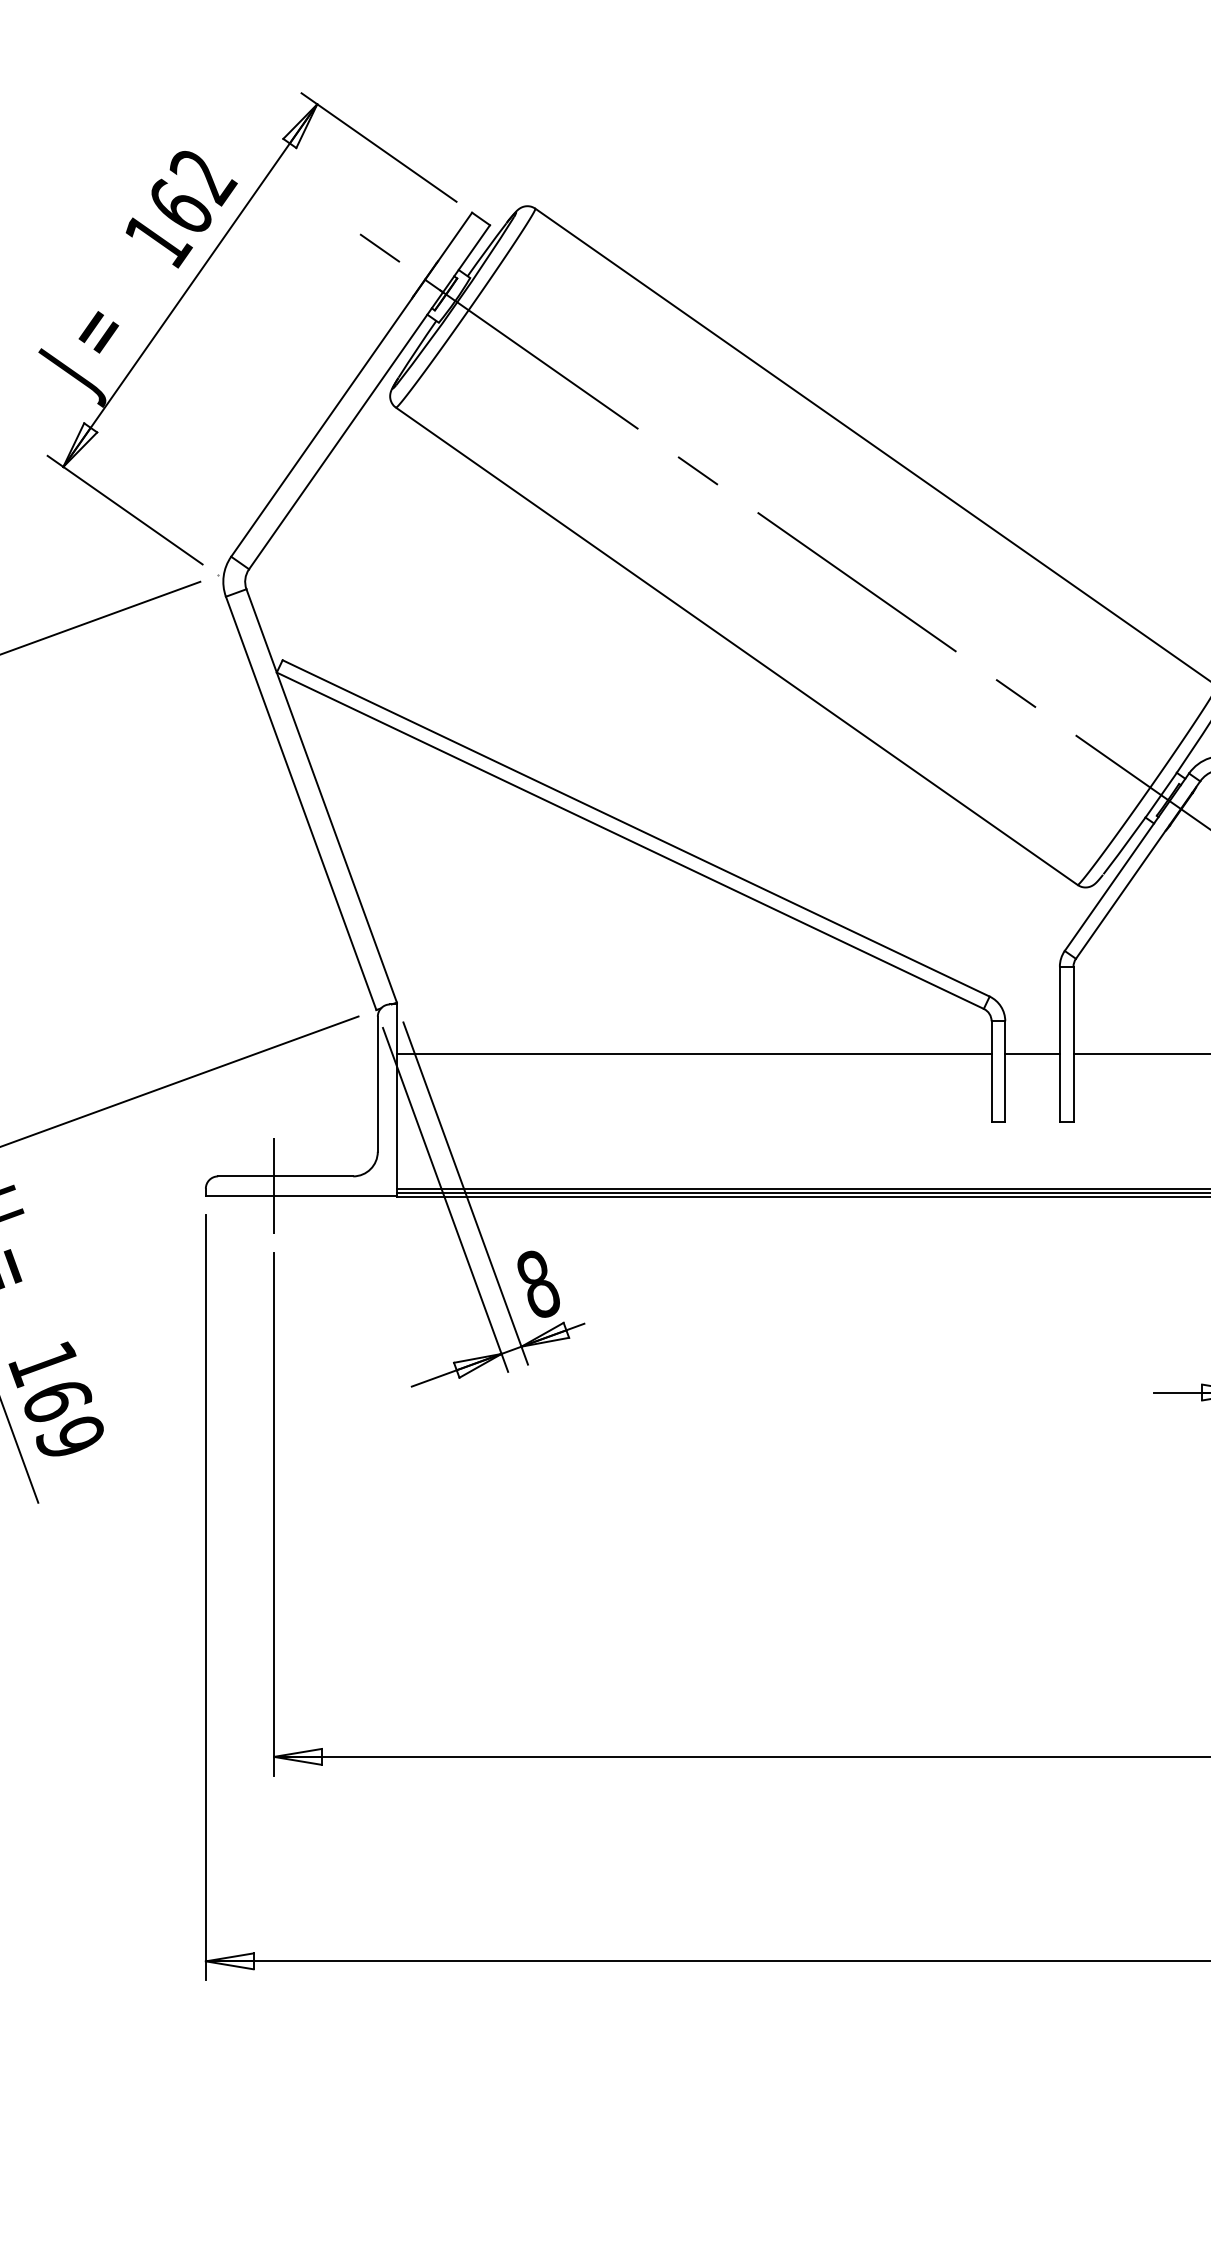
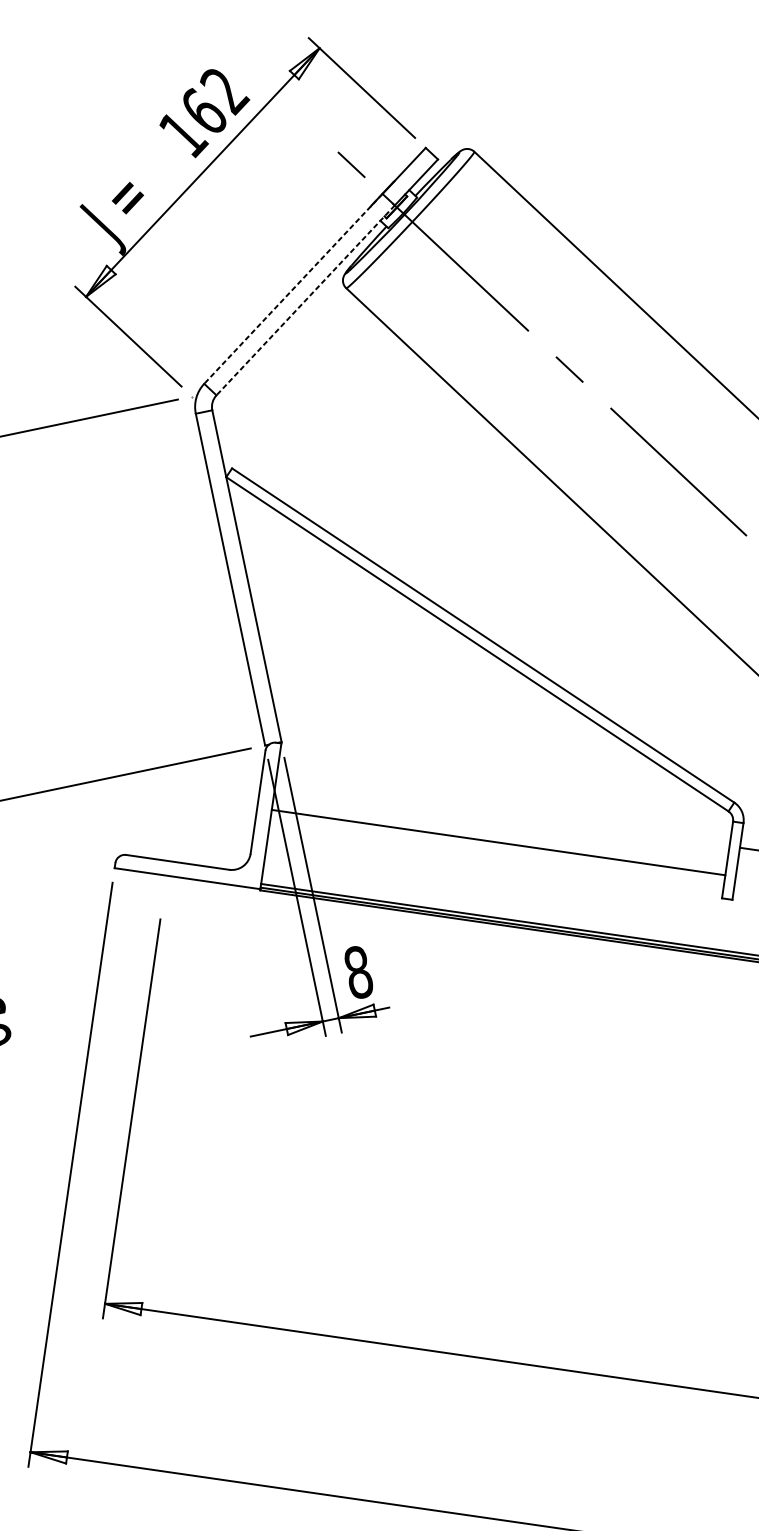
line: (327, 418) -> (292, 288), solid -> dashed
line: (345, 431) -> (305, 300), solid -> dashed
line: (693, 1053) -> (498, 842), moved
line: (274, 1185) -> (168, 868), removed

